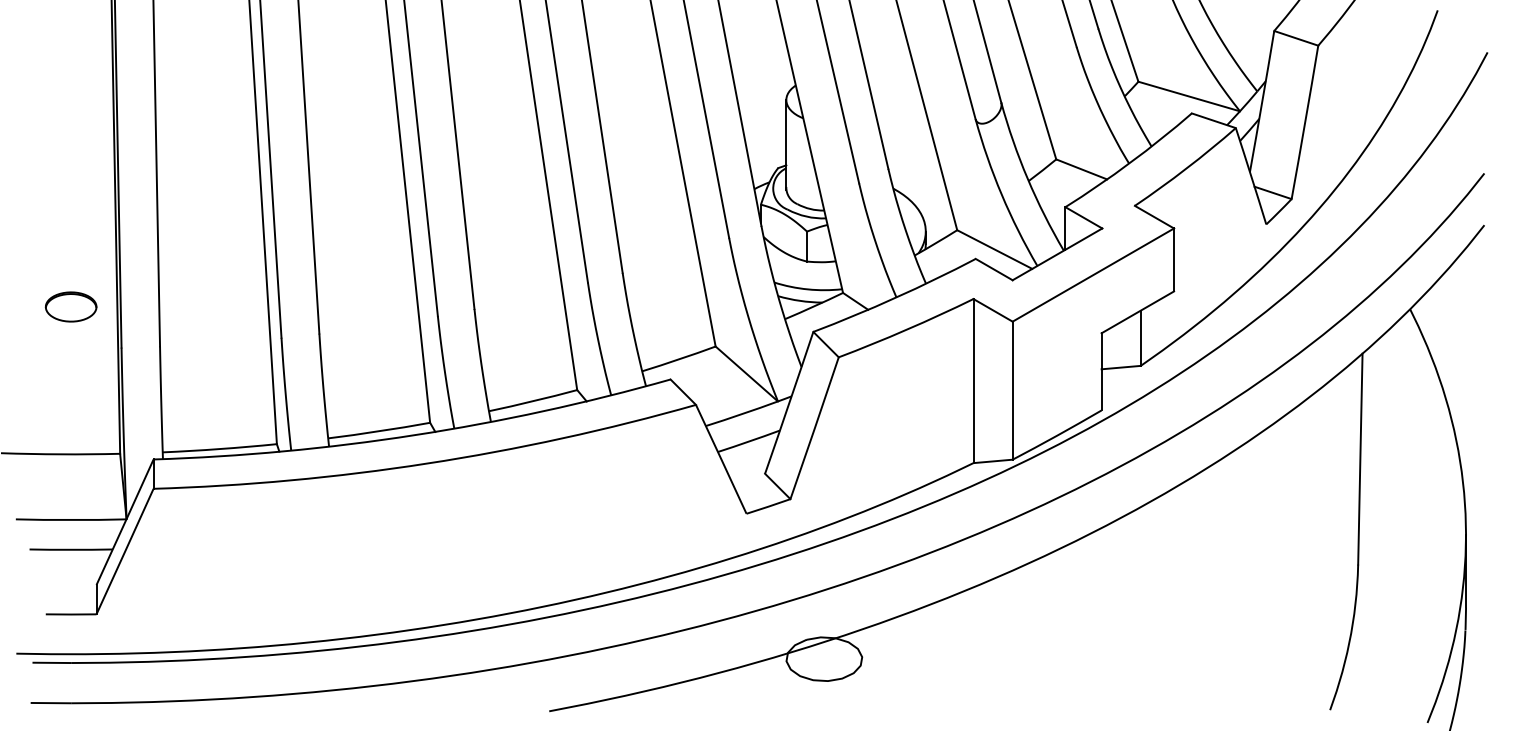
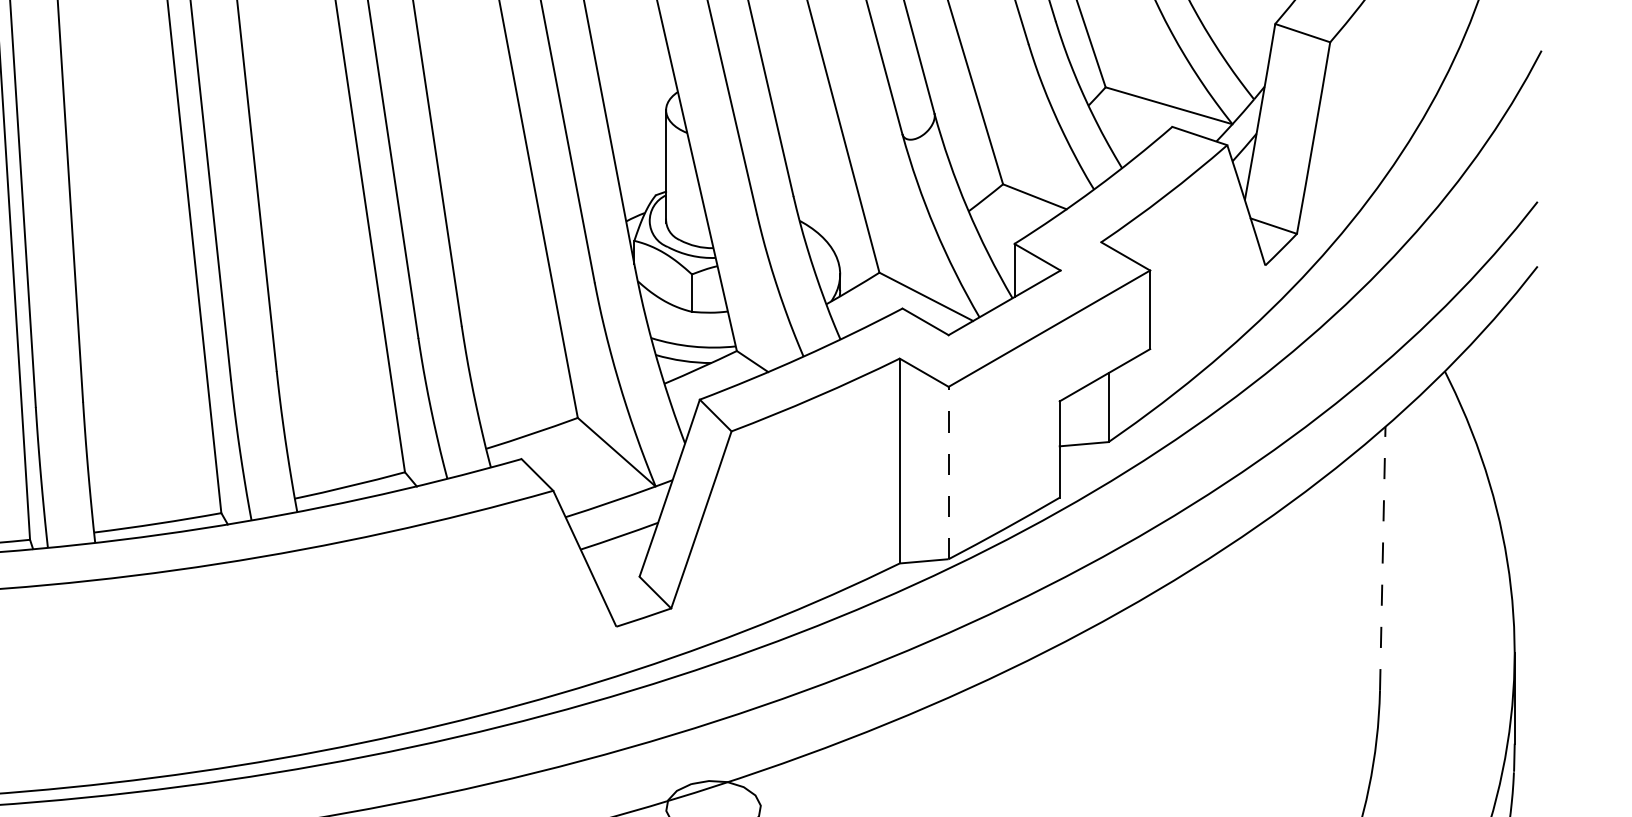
line: (1012, 390) -> (948, 472), solid -> dashed
line: (1360, 458) -> (1382, 557), solid -> dashed

